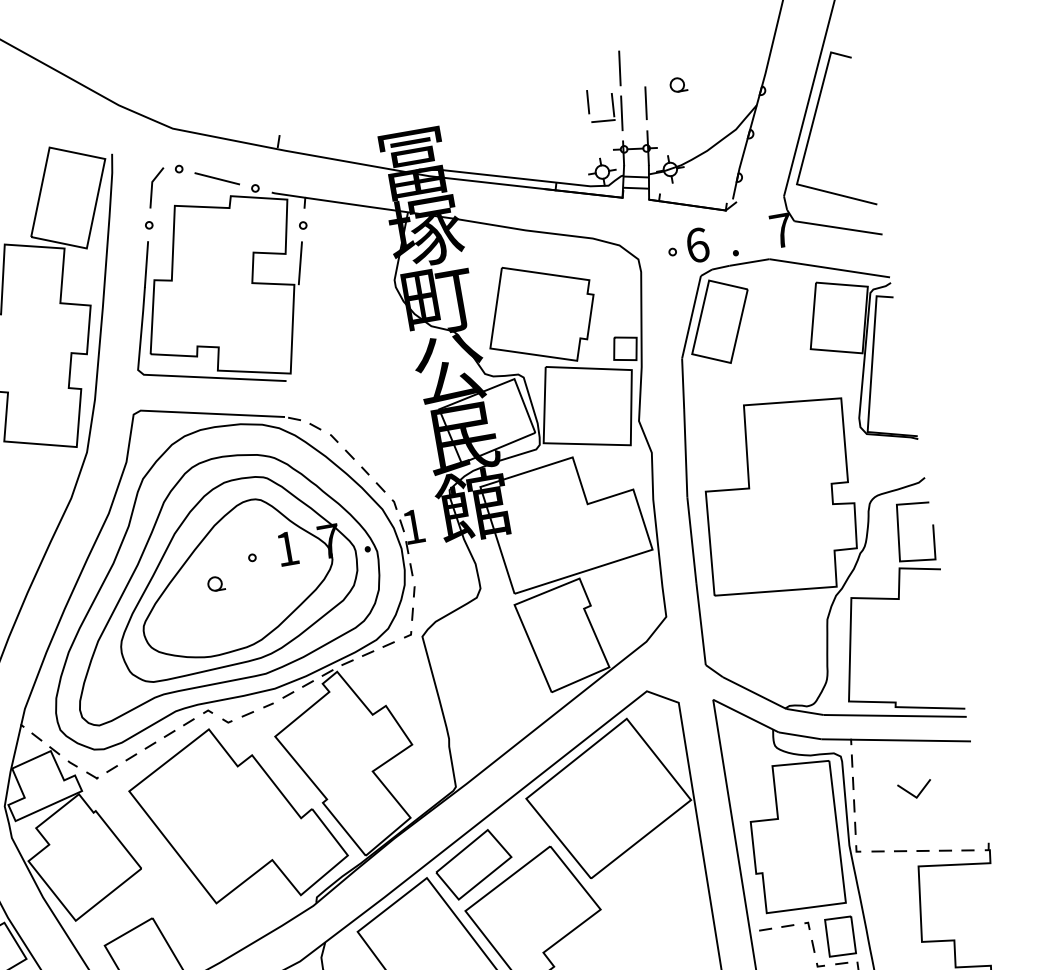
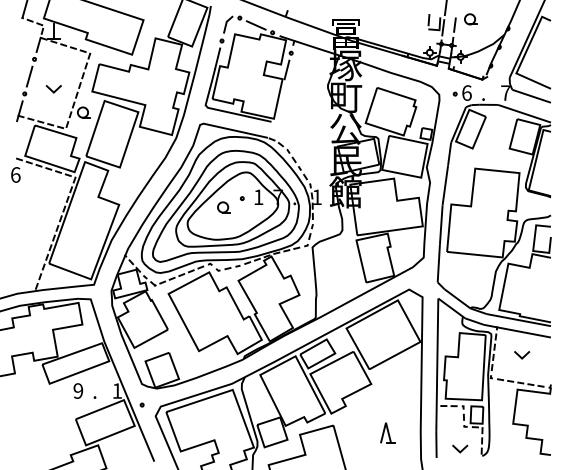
part: (677, 85) -> (470, 19), size x1.67
part: (215, 584) -> (223, 207), size x1.67

